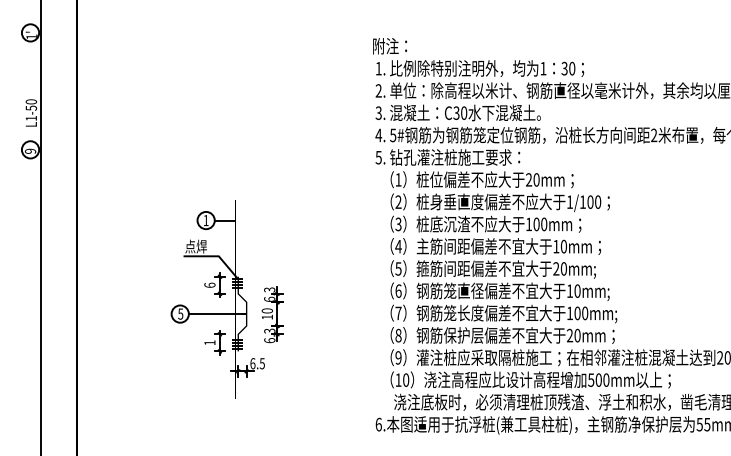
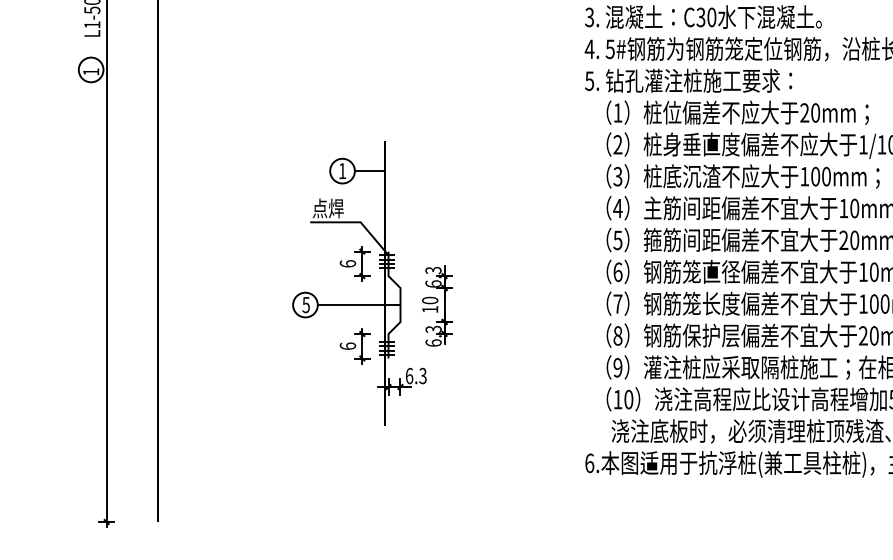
text: (30, 150) -> (91, 70), 9 -> 1
text: (209, 342) -> (347, 345), 1 -> 6
text: (262, 363) -> (423, 375), 6.5 -> 6.3

